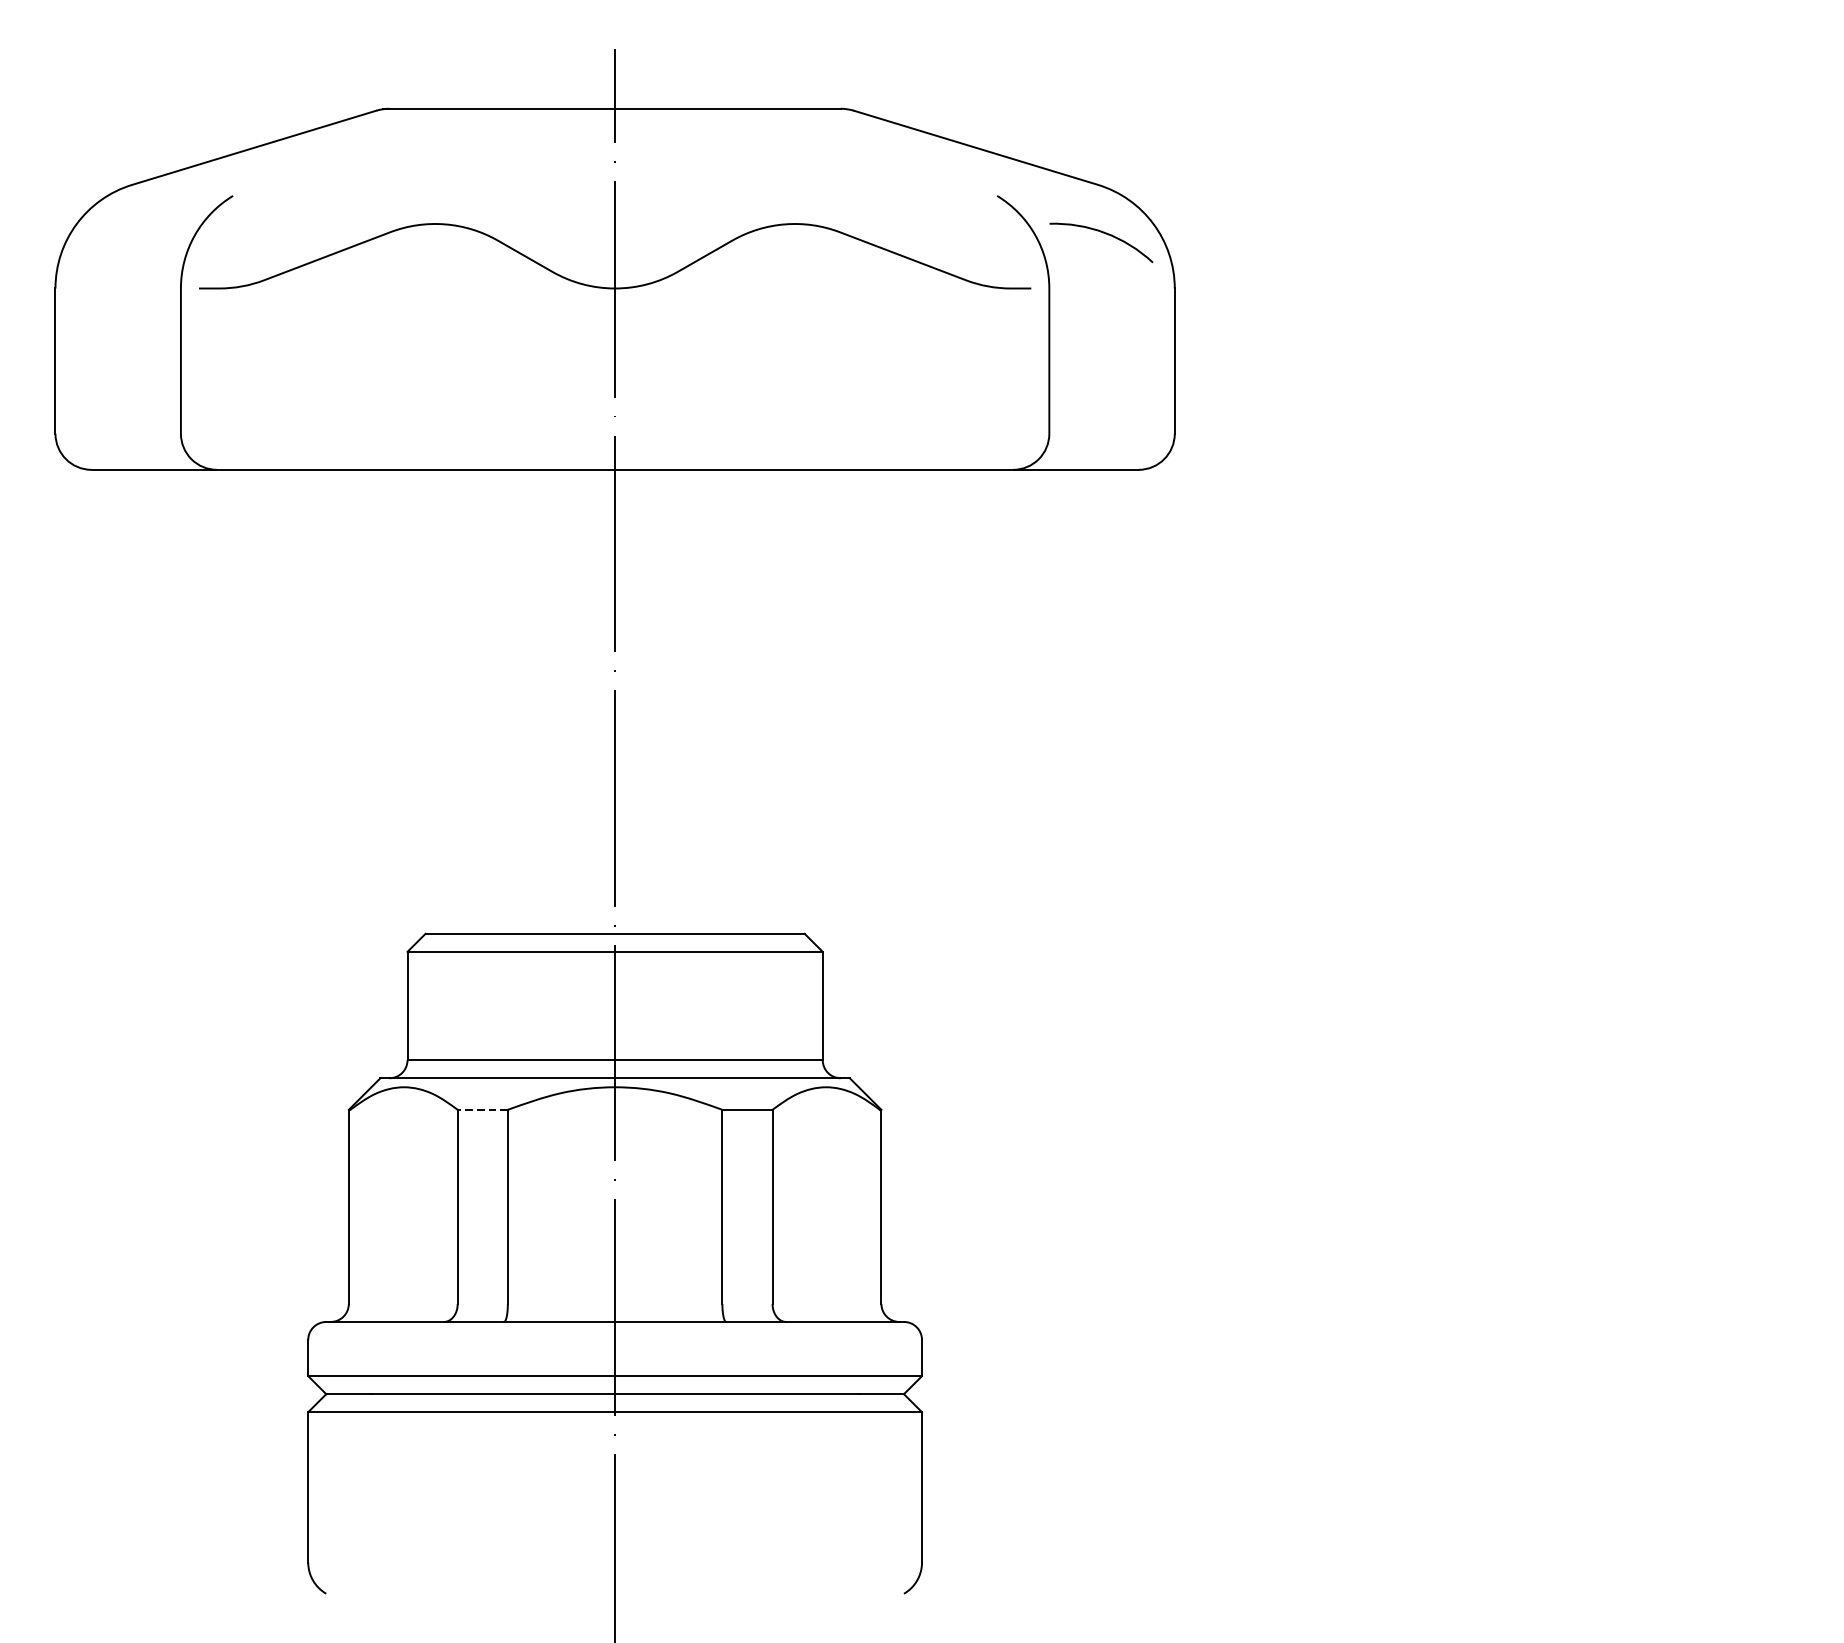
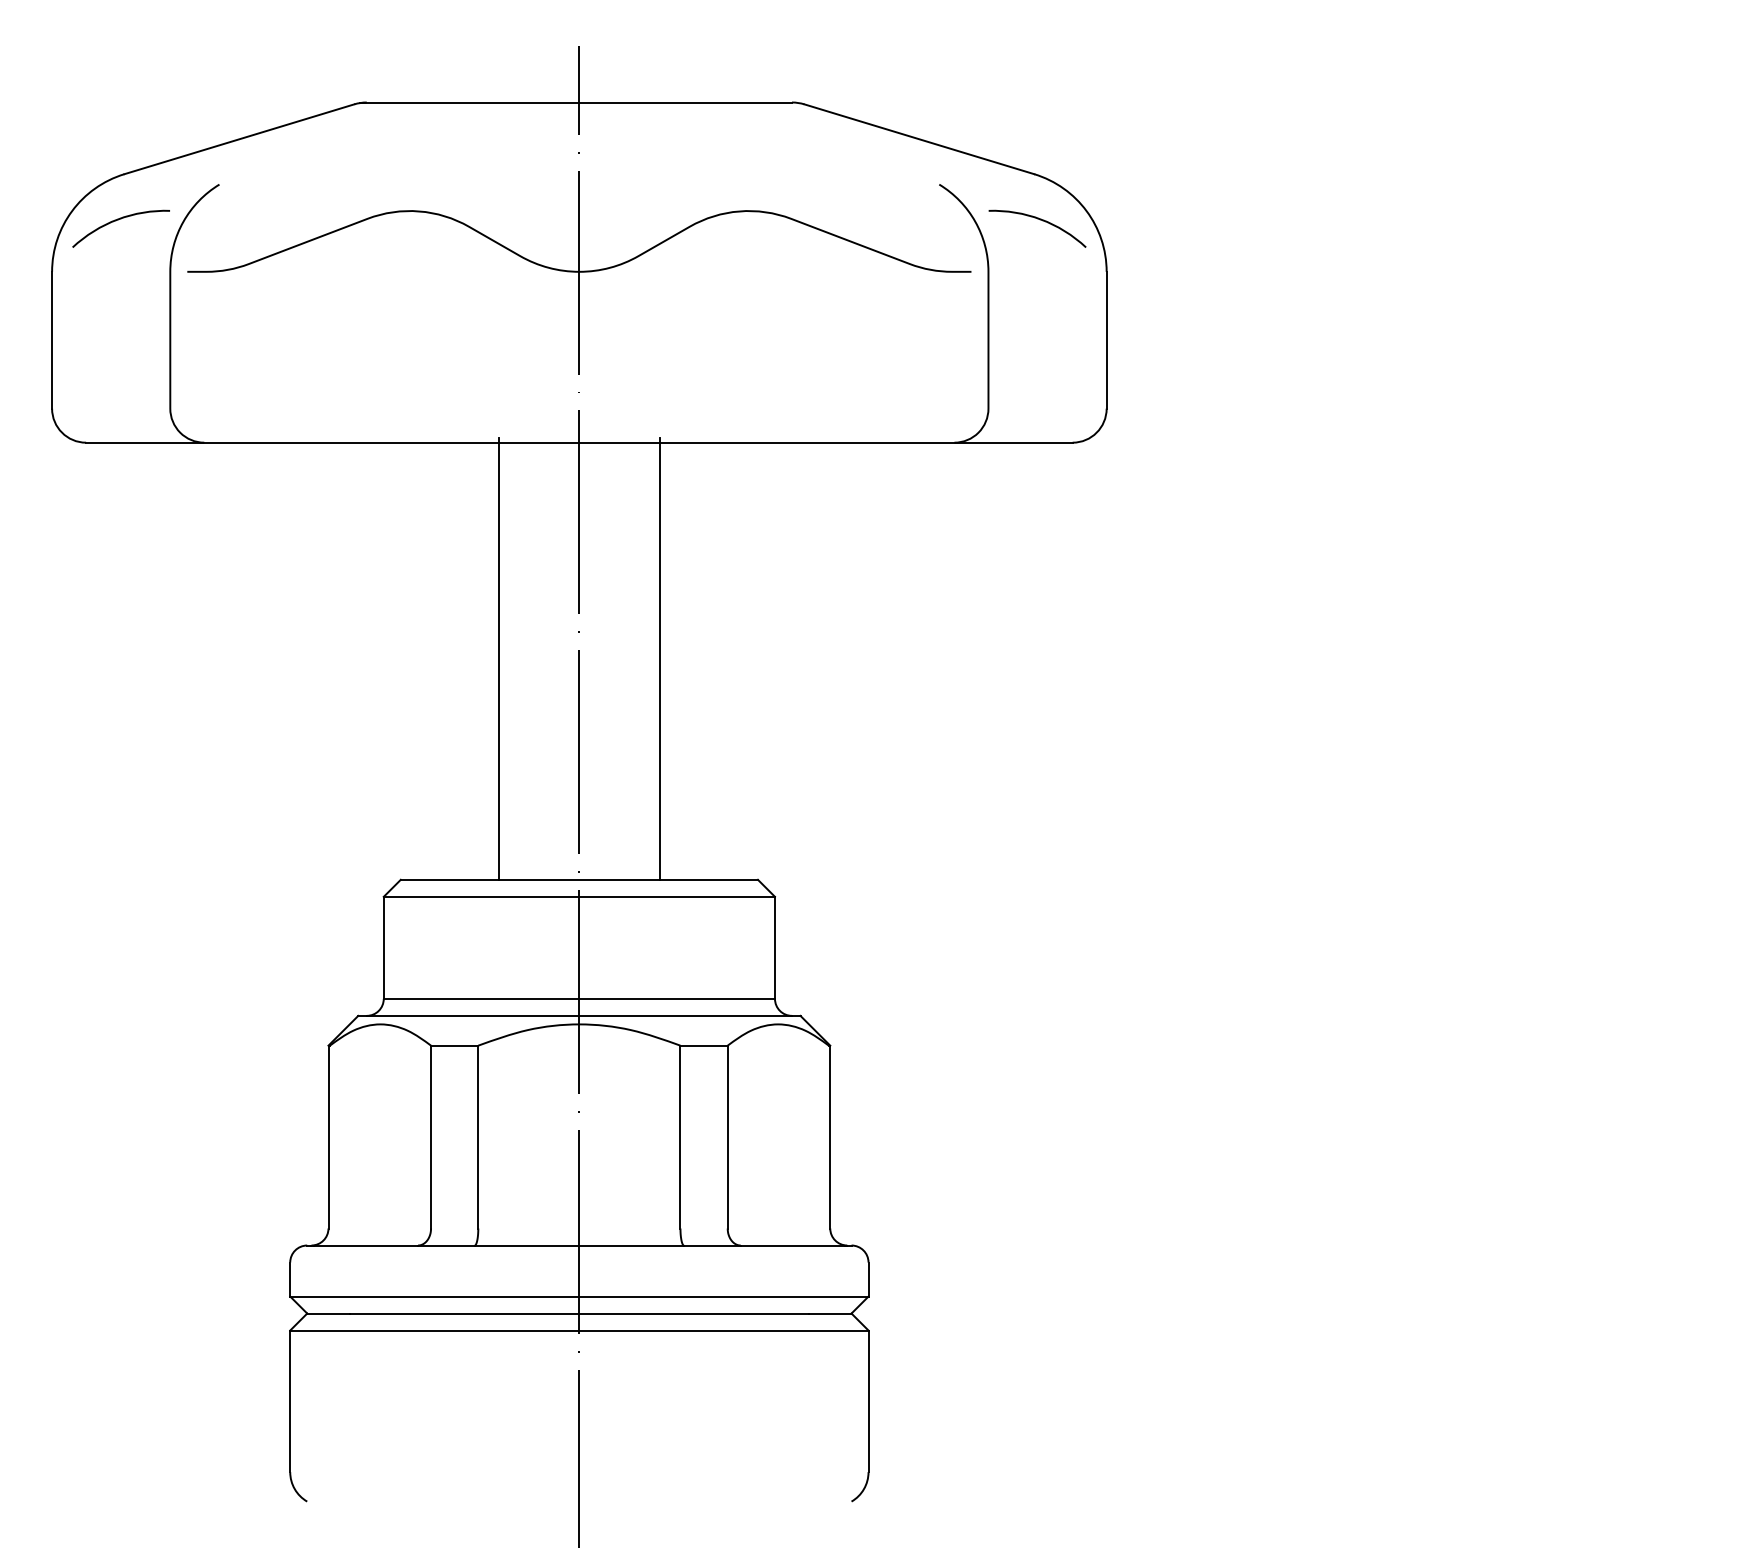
curve: (123, 235) -> (116, 221), added
line: (529, 698) -> (498, 658), added
line: (701, 698) -> (660, 658), added
line: (482, 1109) -> (454, 1045), dashed -> solid

